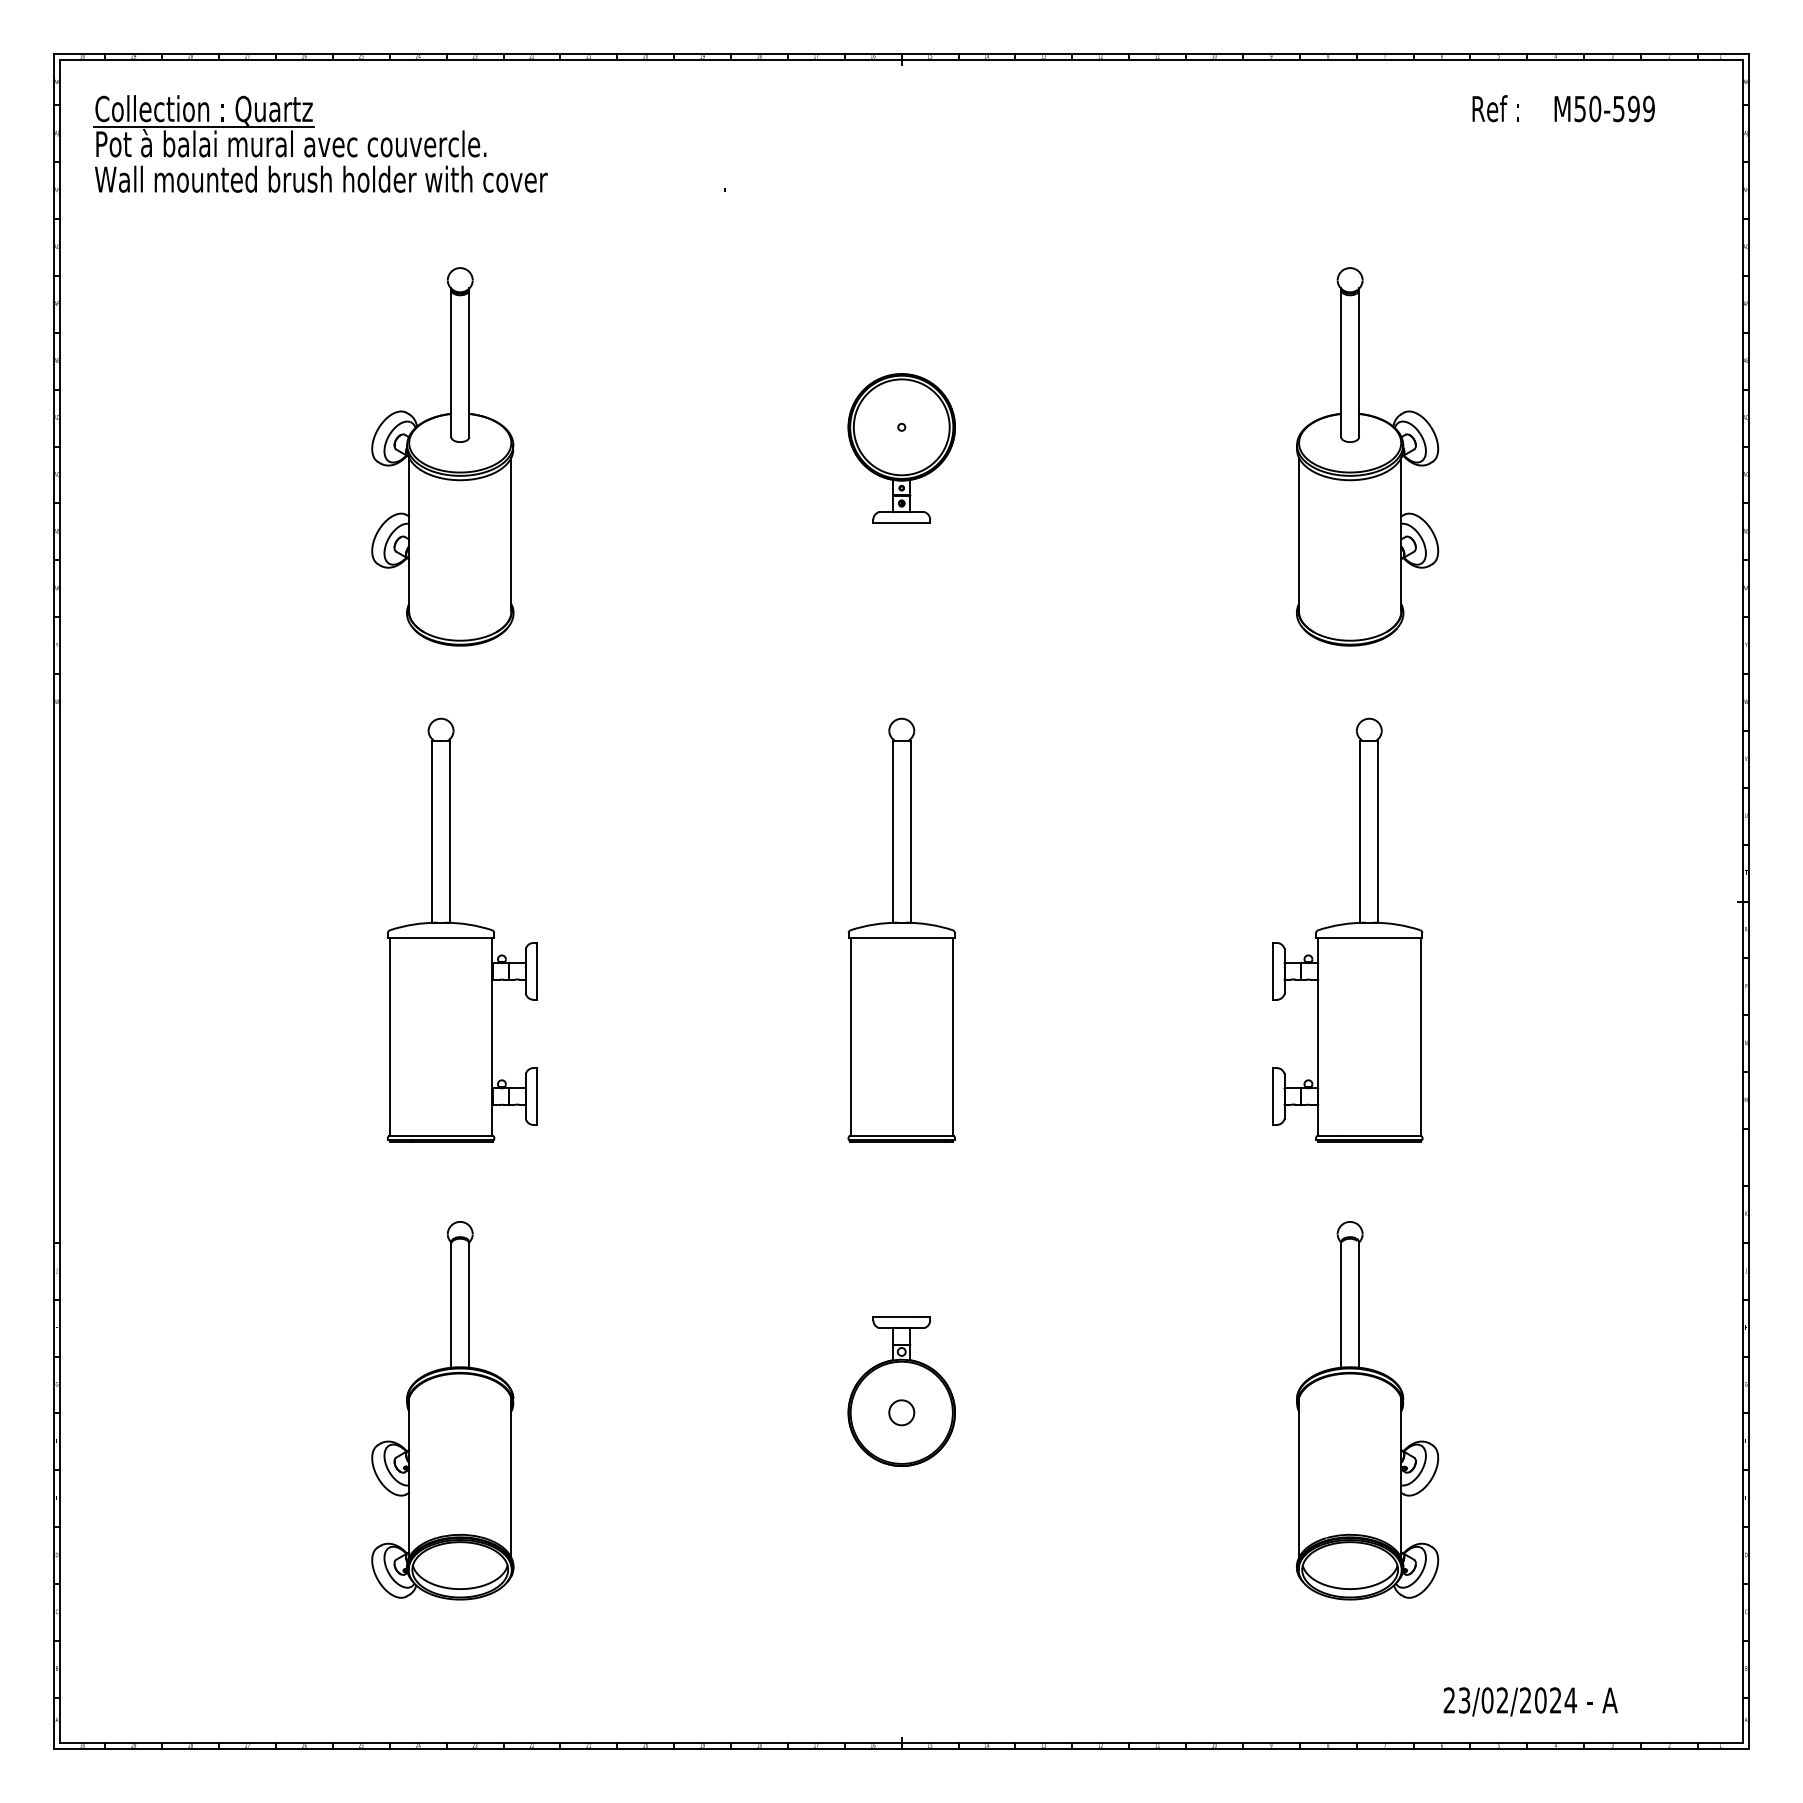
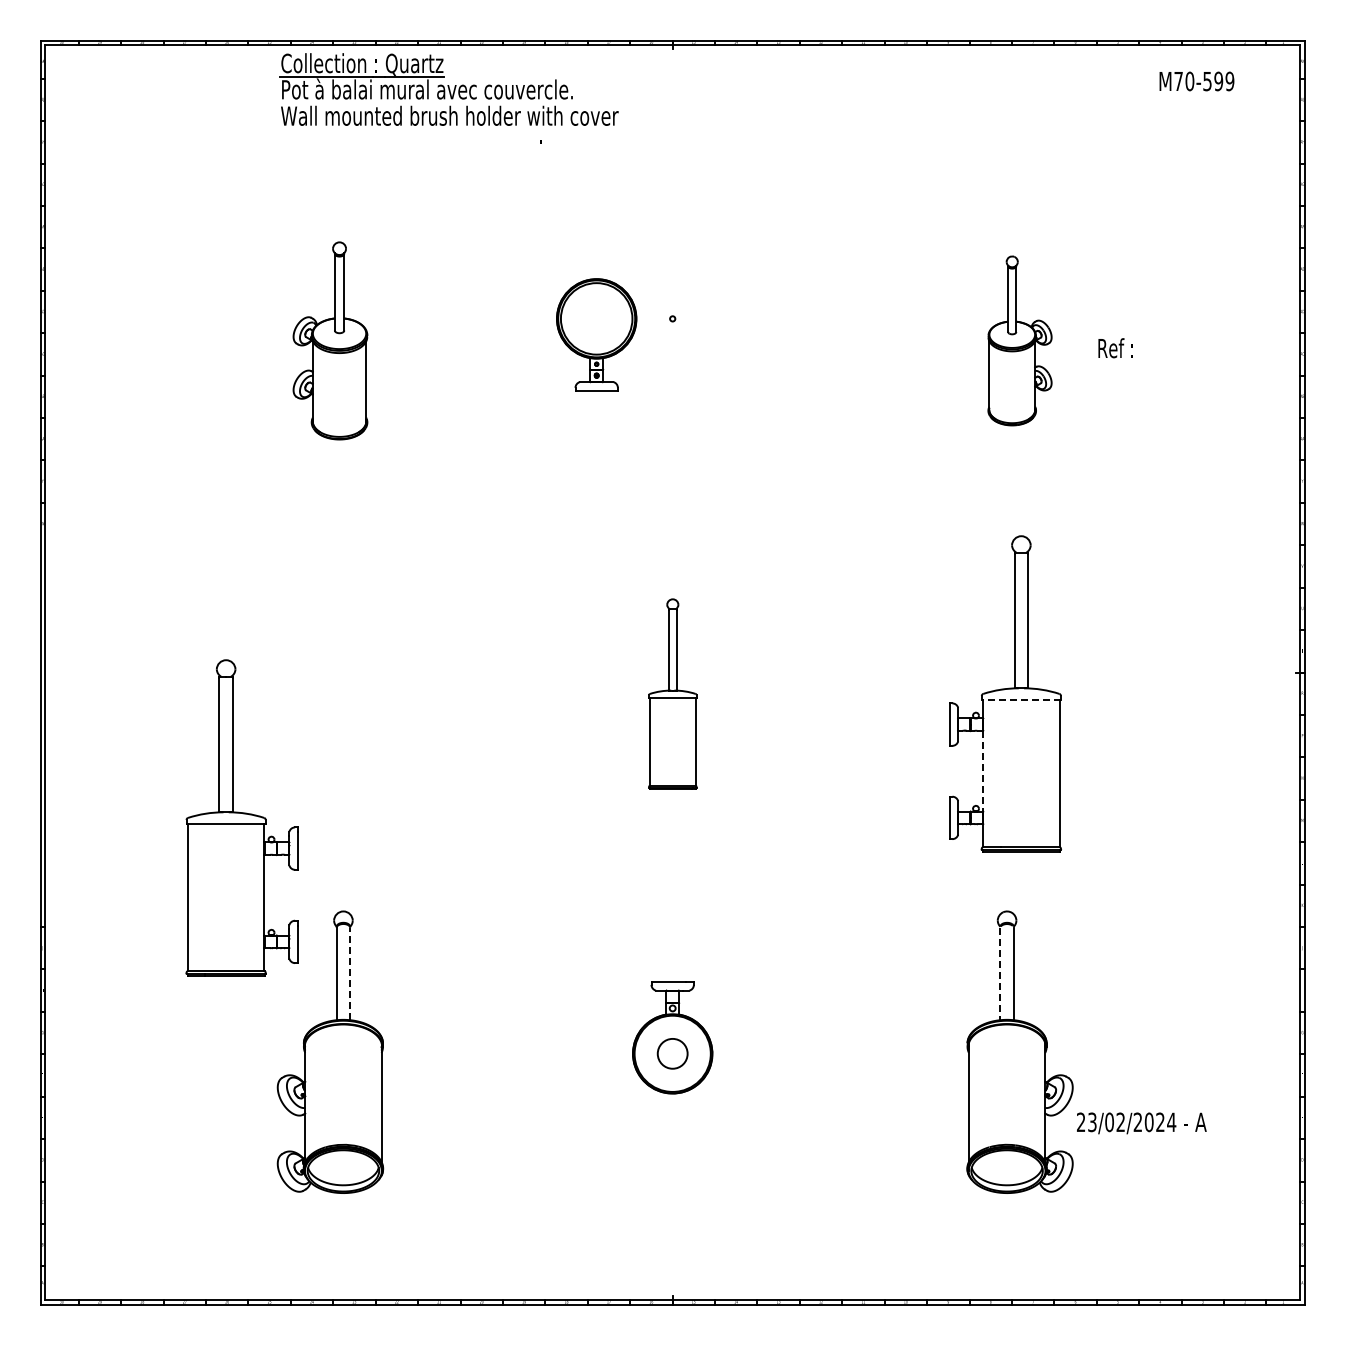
text: (1495, 109) -> (1115, 348), moved
text: (1579, 109) -> (1178, 81), M50-599 -> M70-599
part: (319, 143) -> (448, 89), moved
part: (901, 448) -> (596, 334), moved
part: (442, 456) -> (330, 340), size x0.7
part: (1366, 456) -> (1019, 340), size x0.6
part: (461, 929) -> (241, 817), moved
part: (901, 929) -> (672, 693), size x0.6
line: (1369, 937) -> (1021, 699), solid -> dashed
line: (1318, 1034) -> (983, 771), solid -> dashed
line: (469, 1305) -> (350, 973), solid -> dashed
line: (1341, 1306) -> (1000, 974), solid -> dashed
circle: (901, 1412) -> (672, 1053), size x1.6
text: (1530, 1702) -> (1141, 1123), moved

